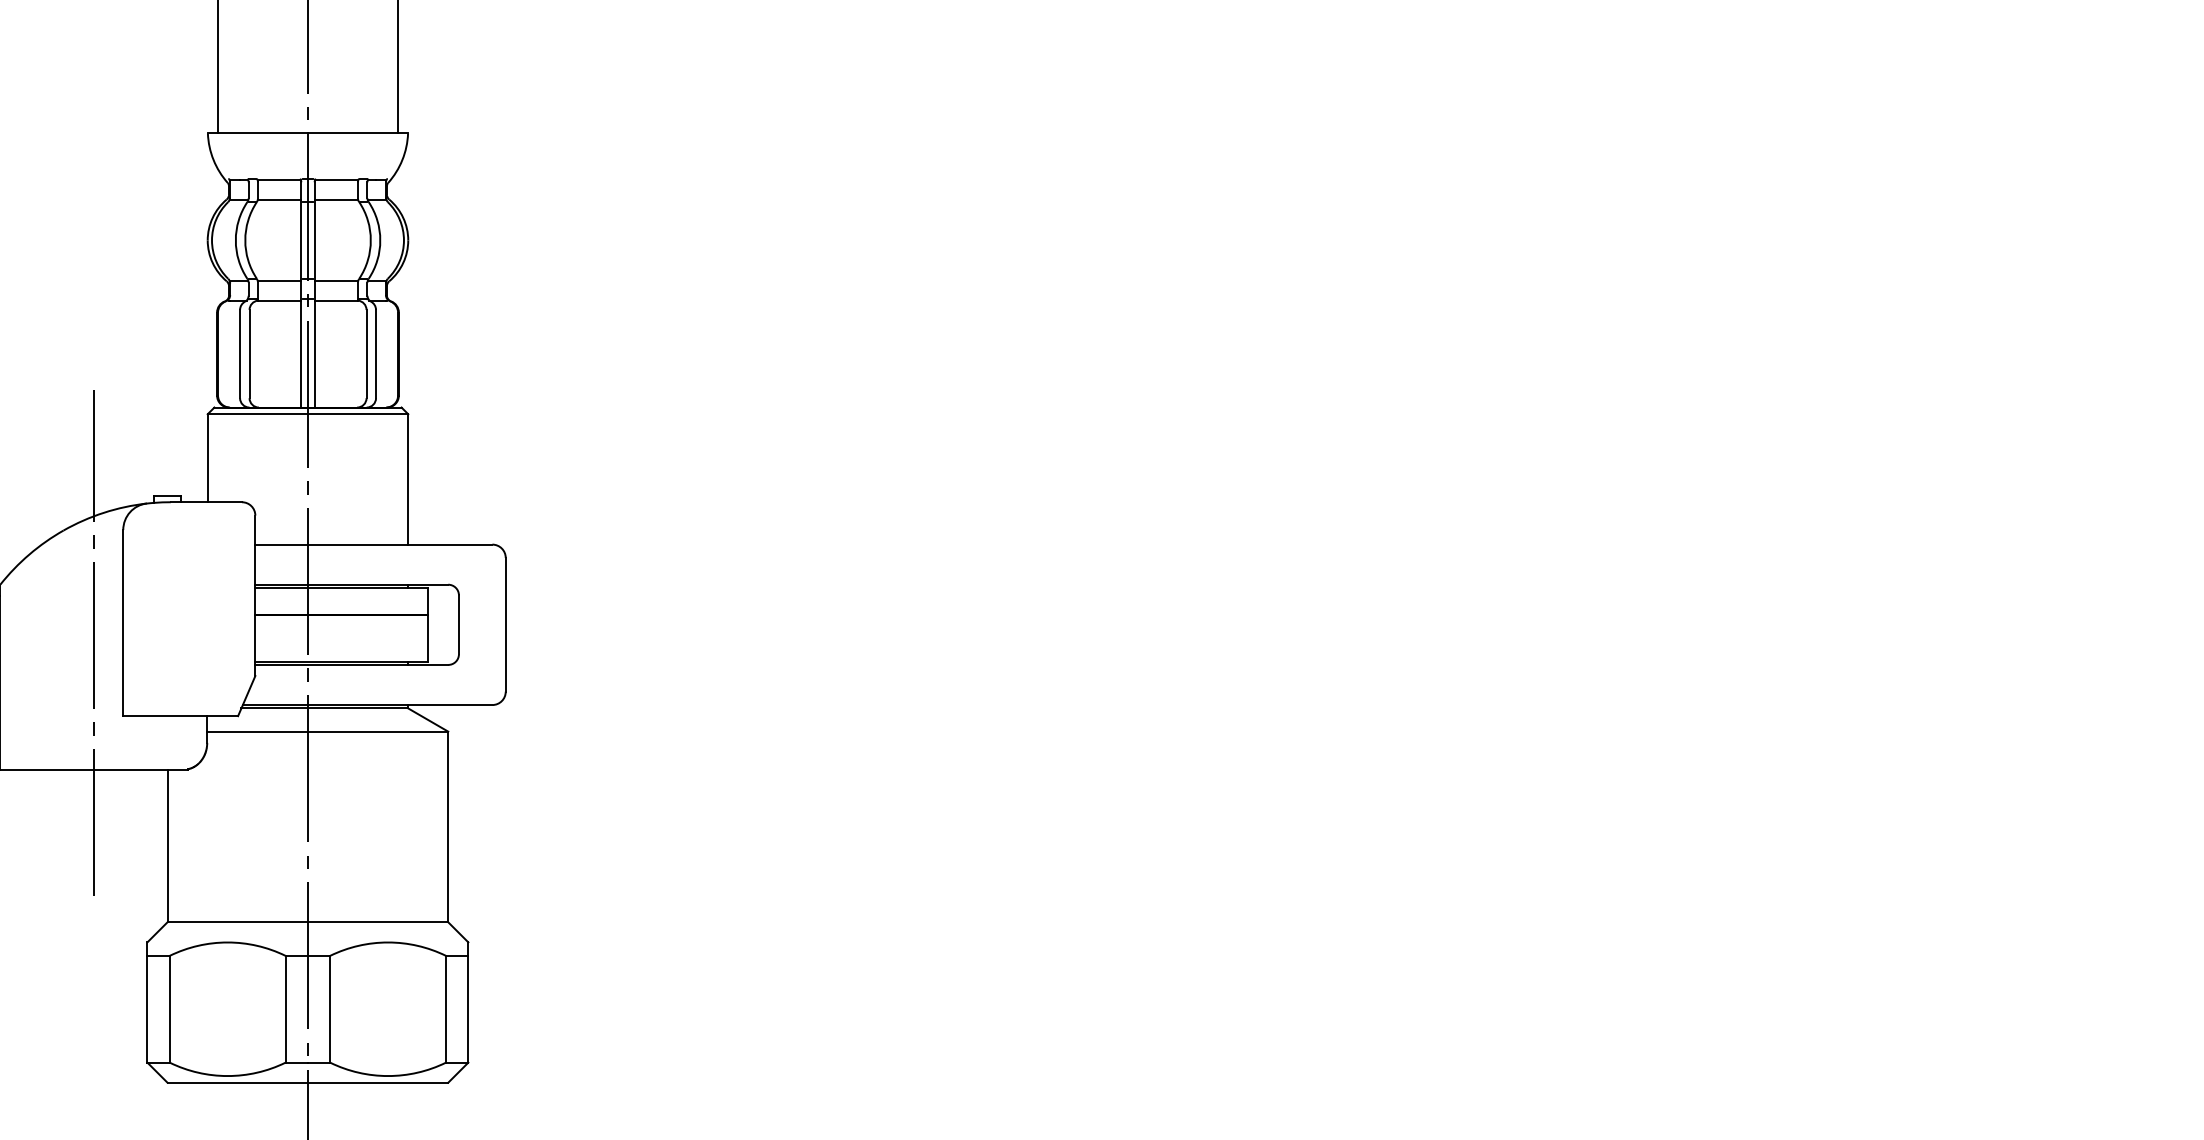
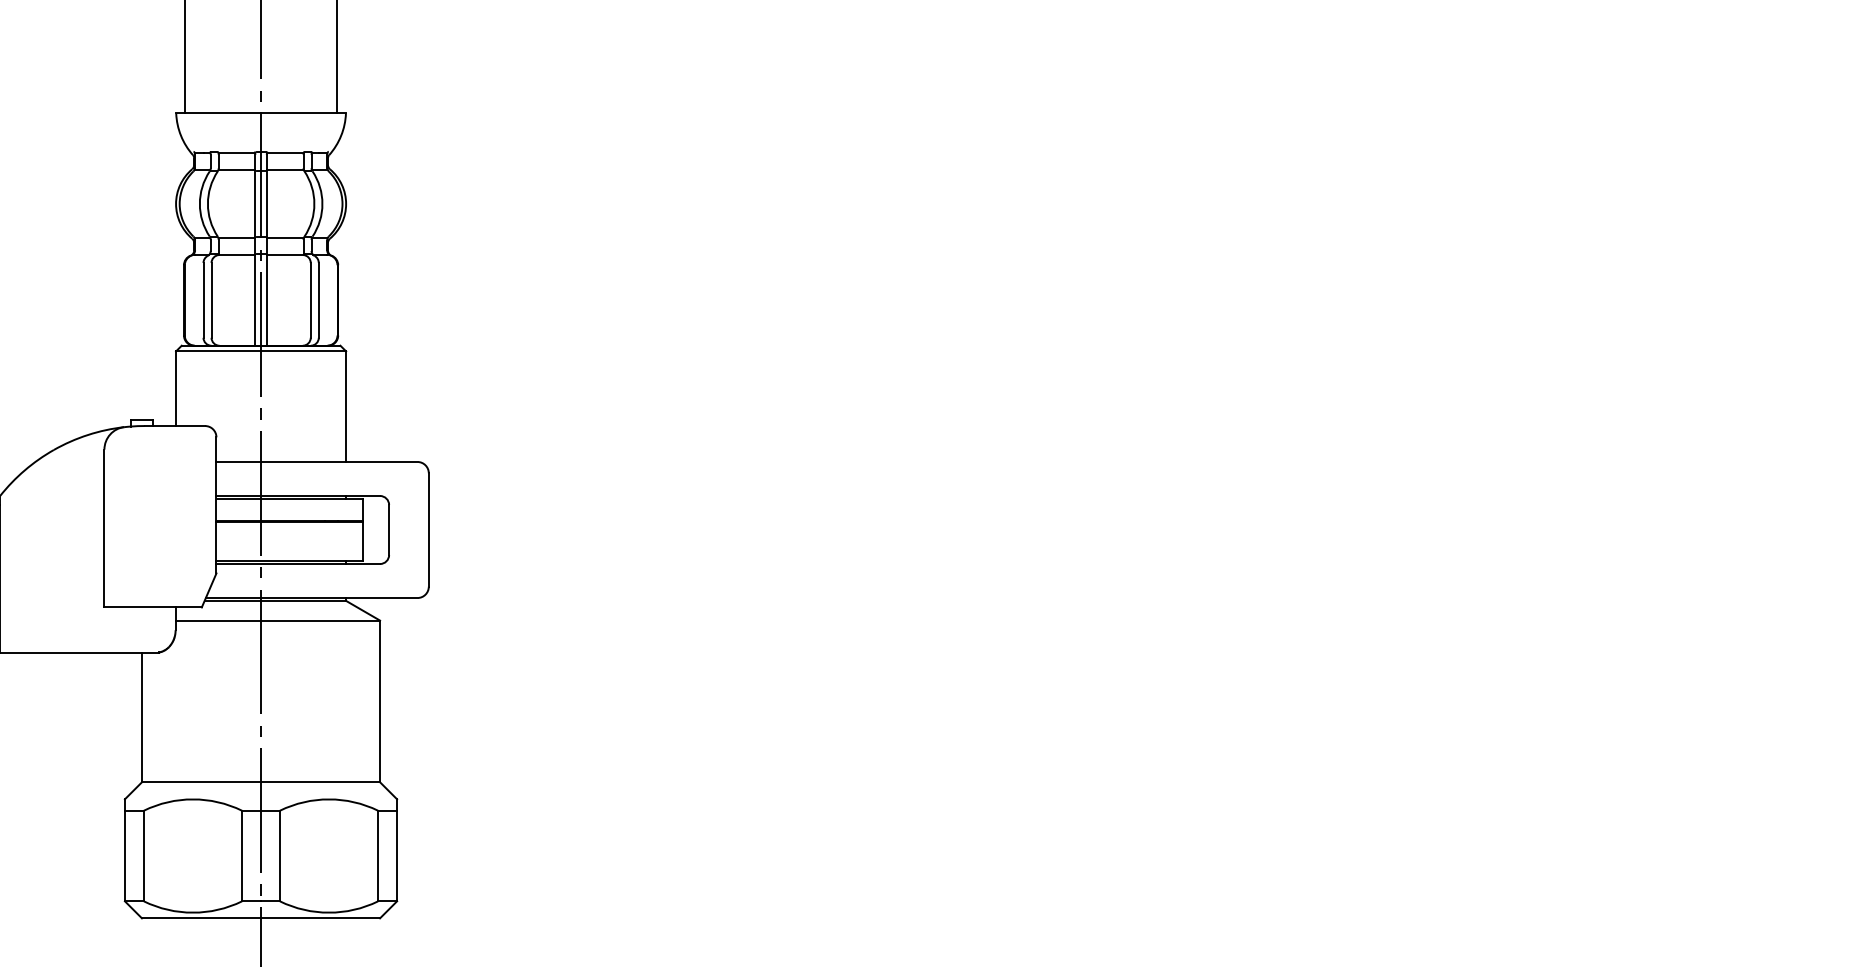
line: (94, 642) -> (80, 544), removed

